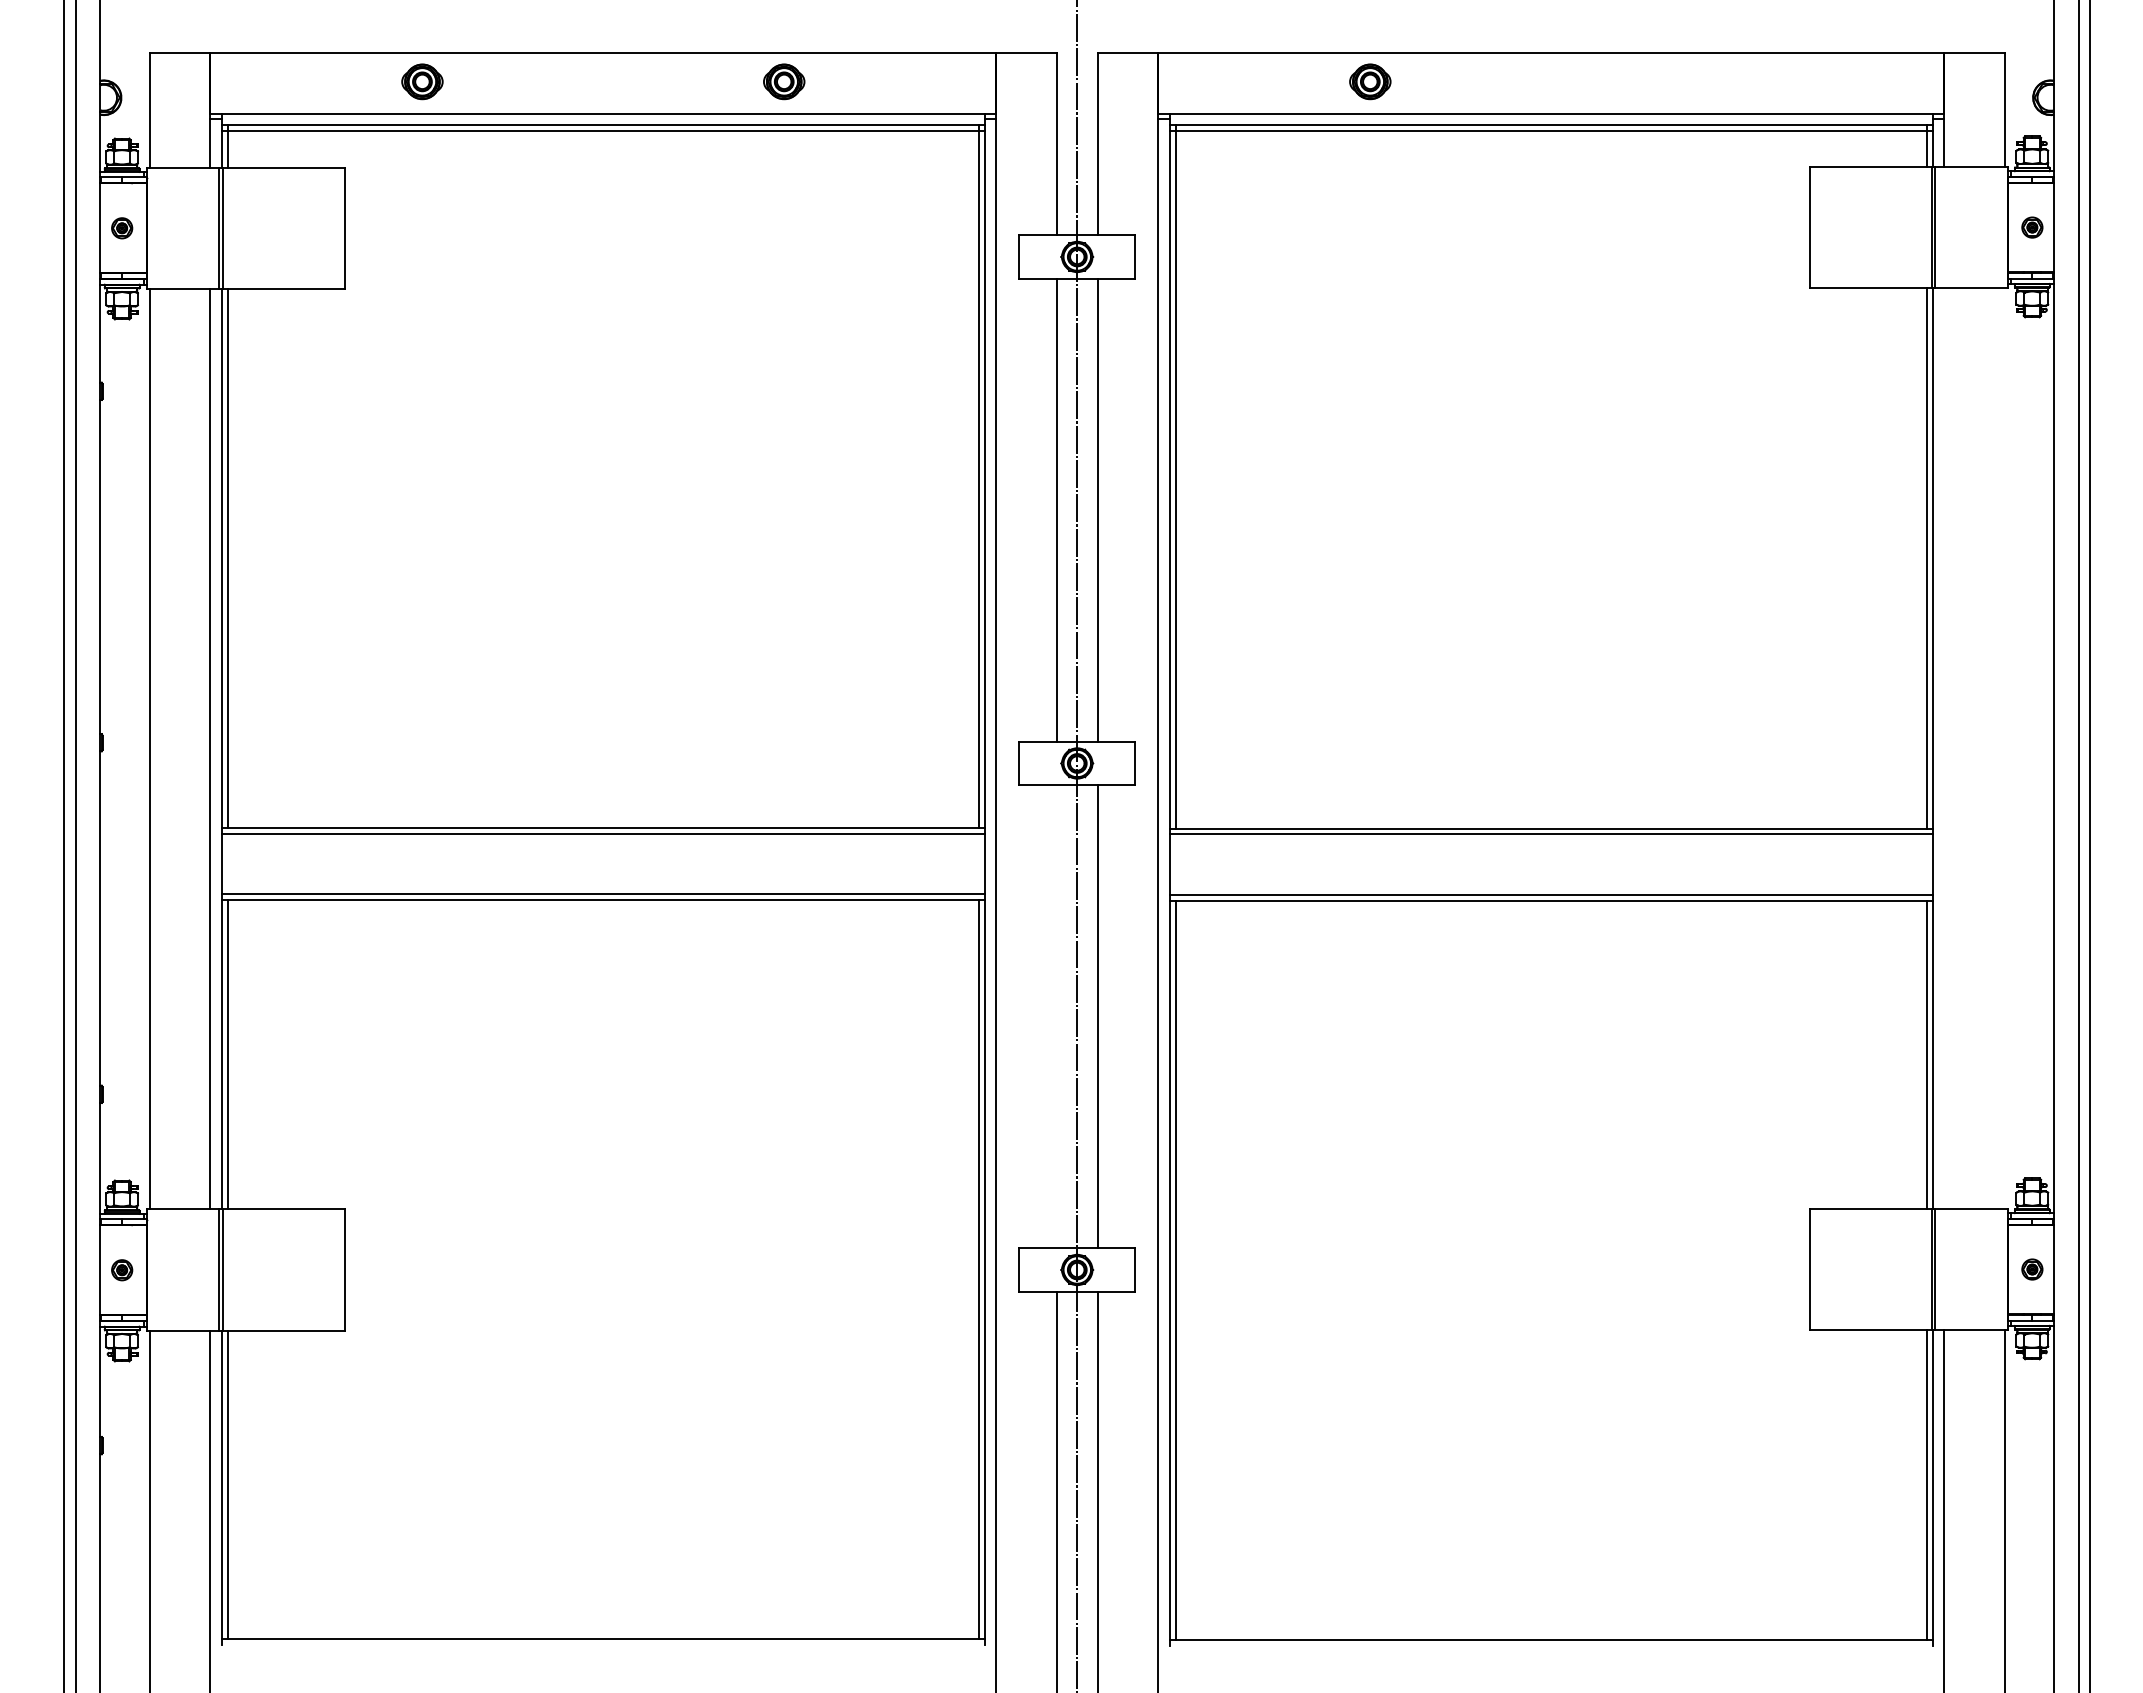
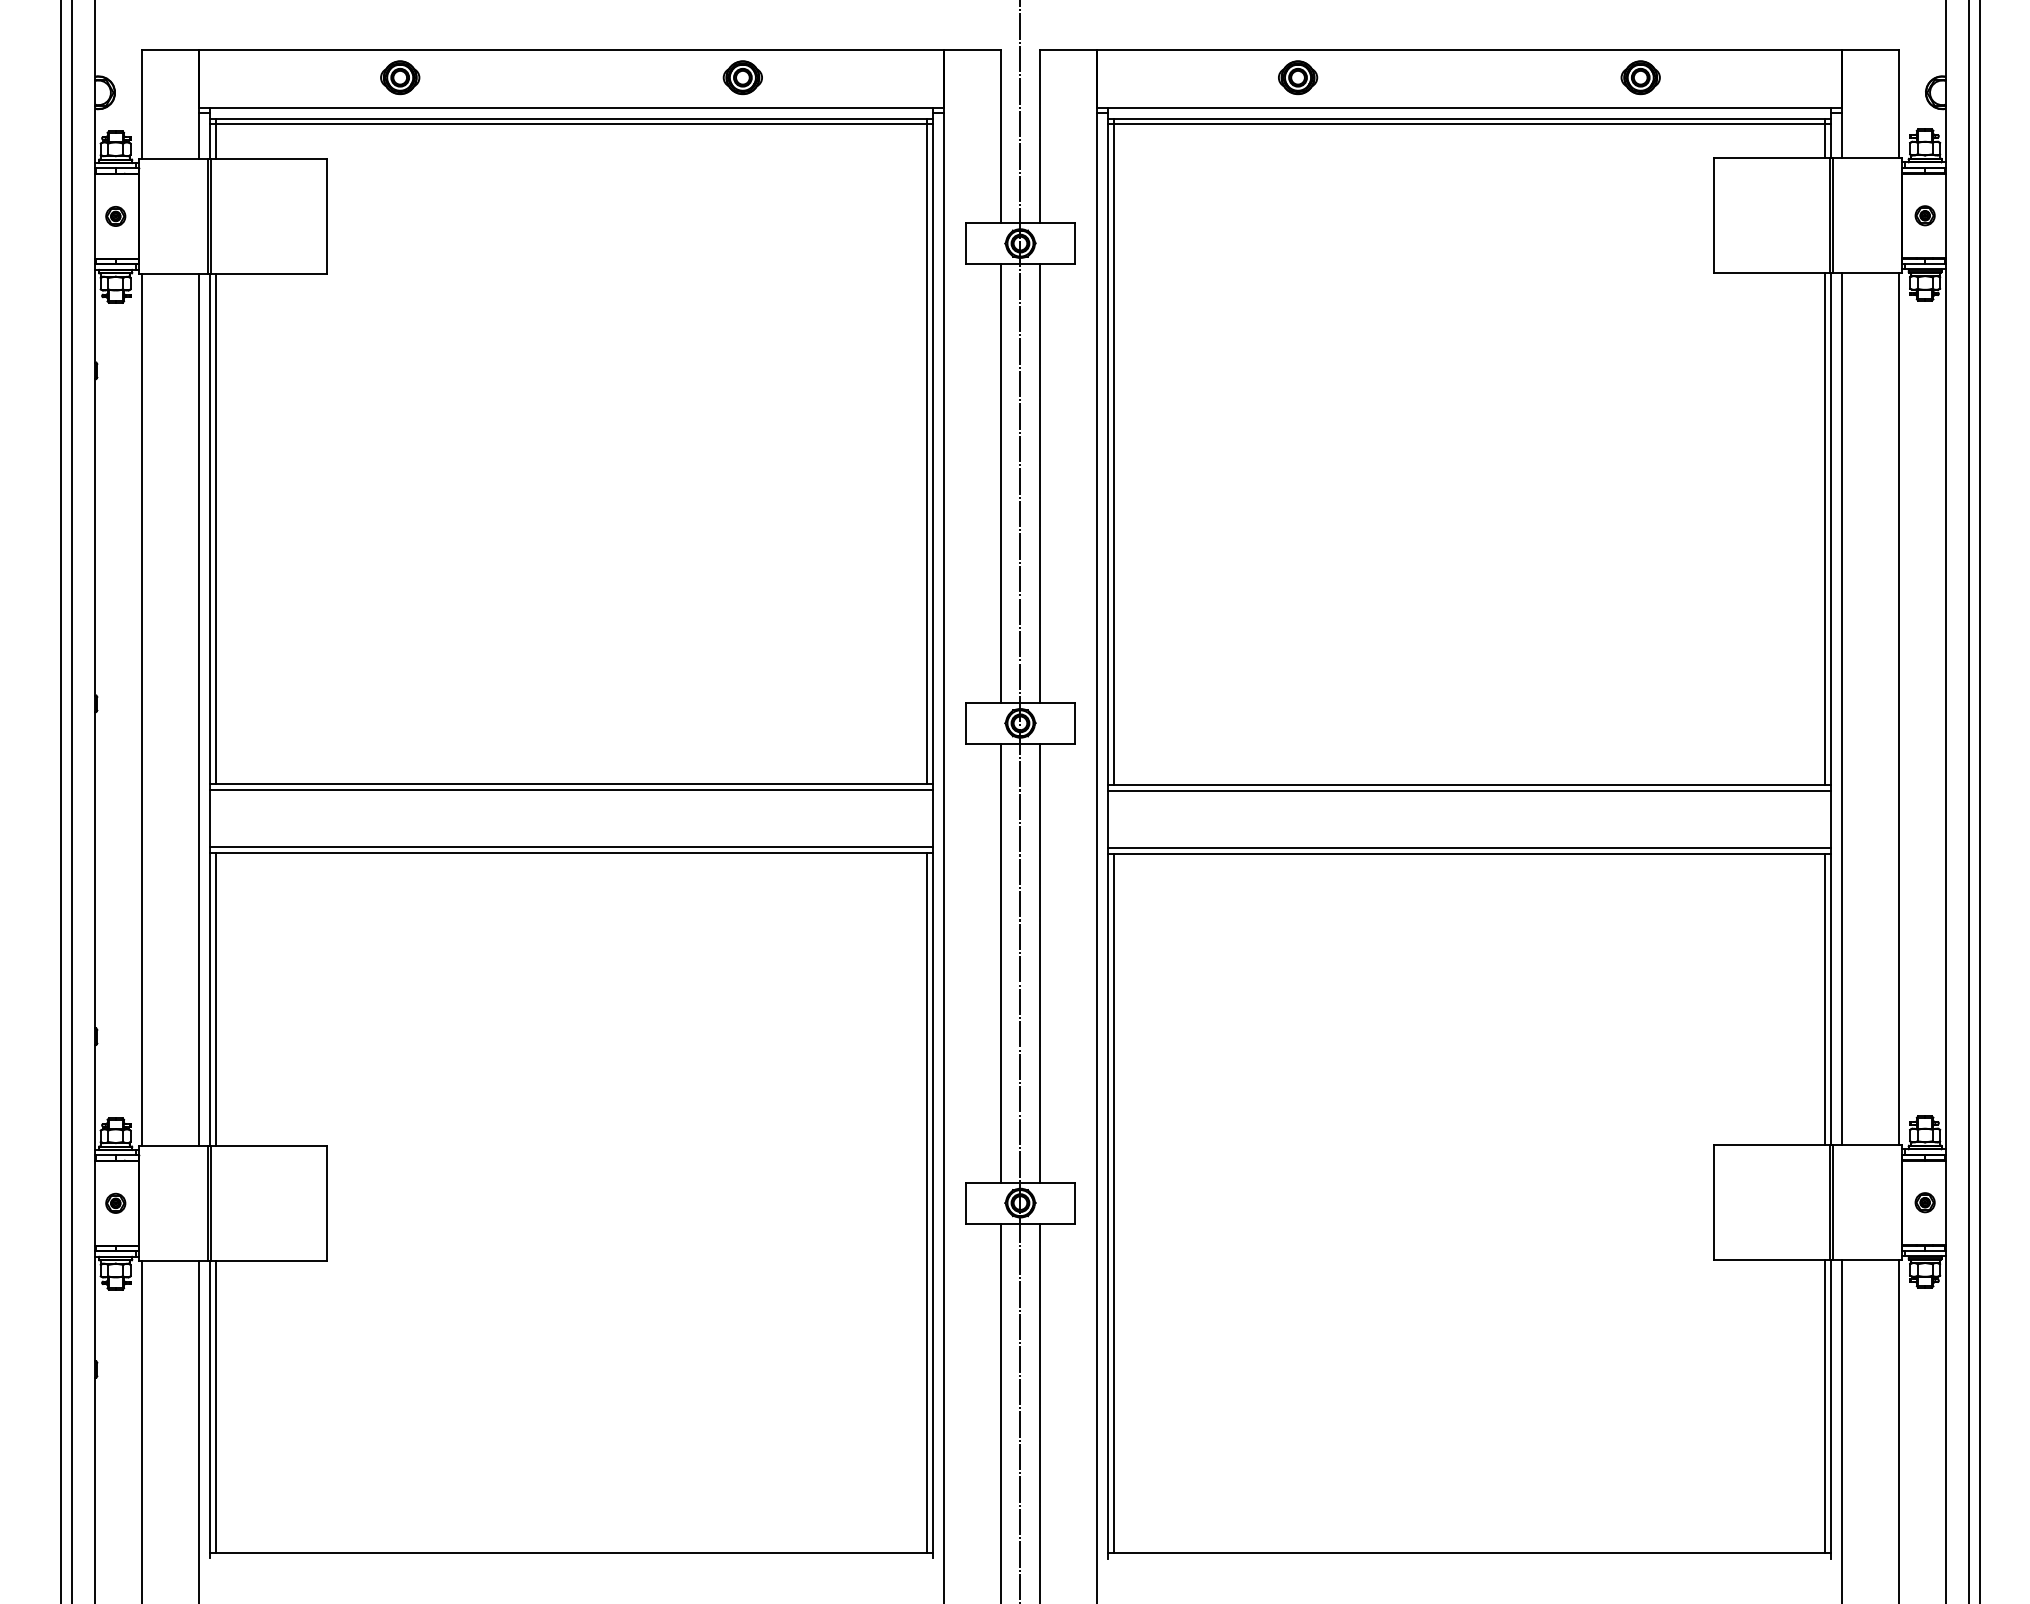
part: (1732, 81) -> (1641, 77), added
line: (1944, 748) -> (1841, 709), added
line: (2004, 748) -> (1898, 709), added
line: (1057, 1016) -> (1001, 963), added

